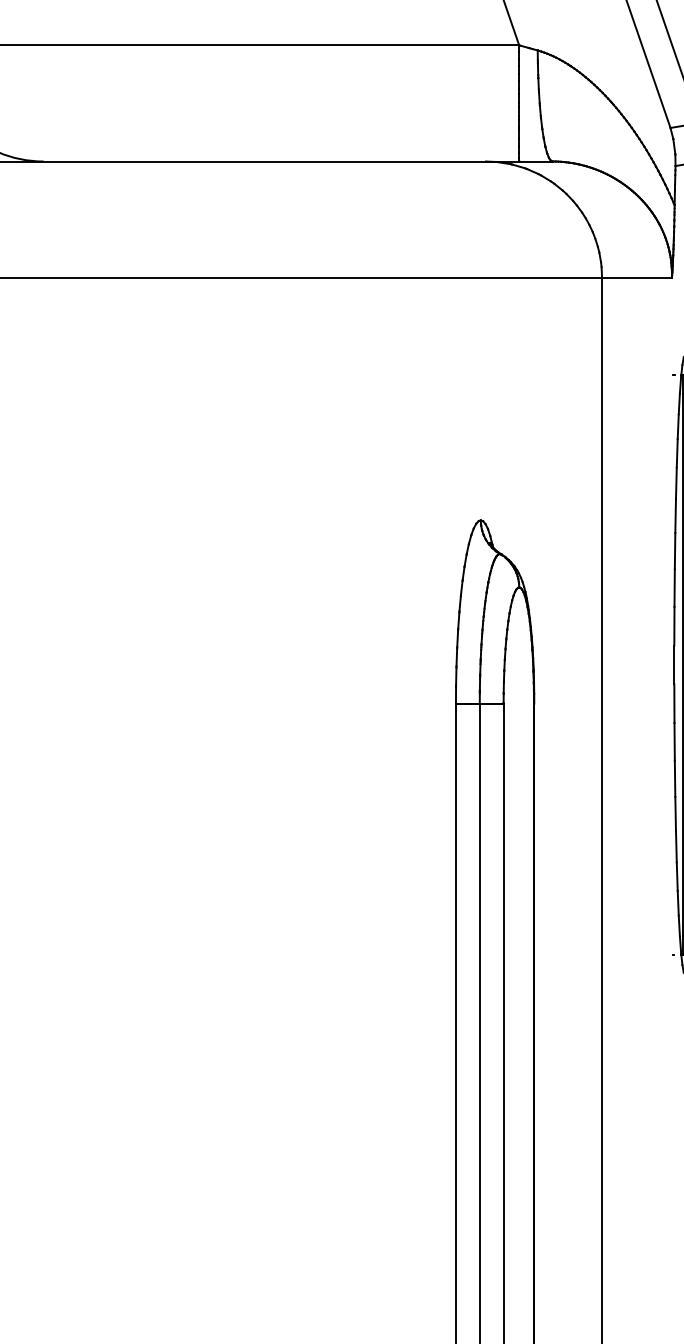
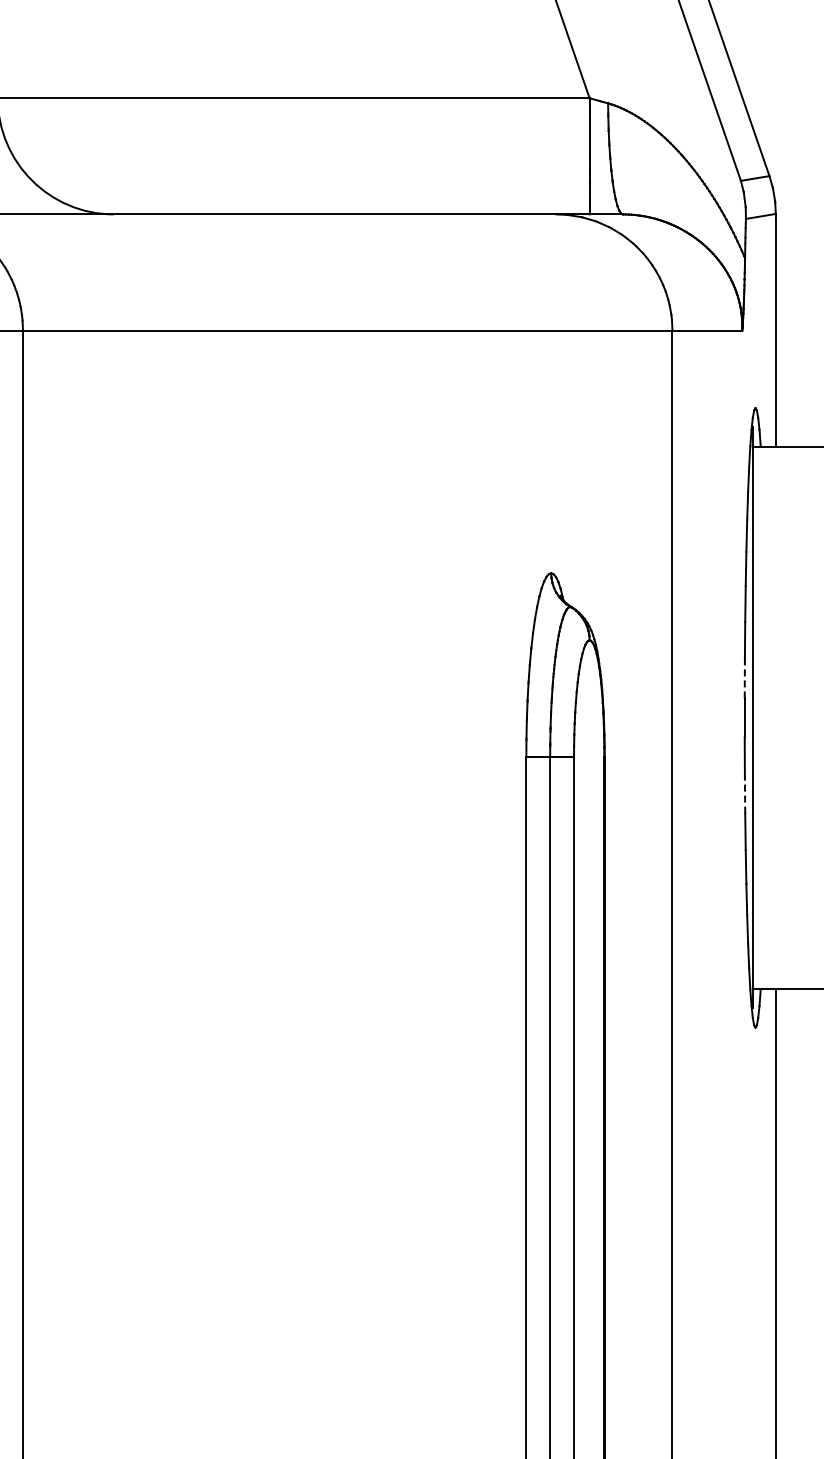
line: (674, 625) -> (744, 678), solid -> dashed
line: (675, 741) -> (745, 794), solid -> dashed

